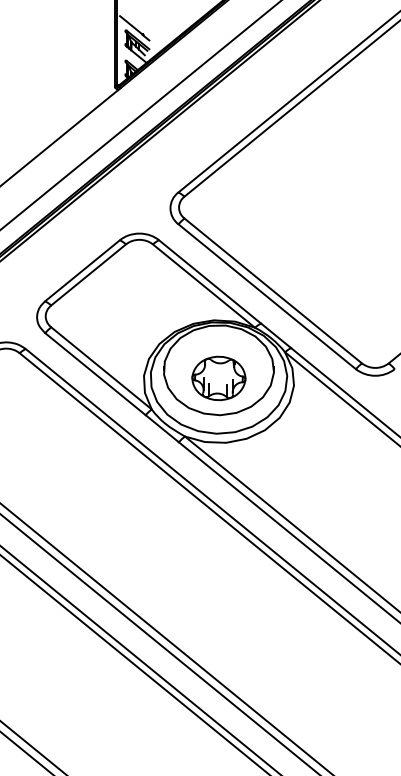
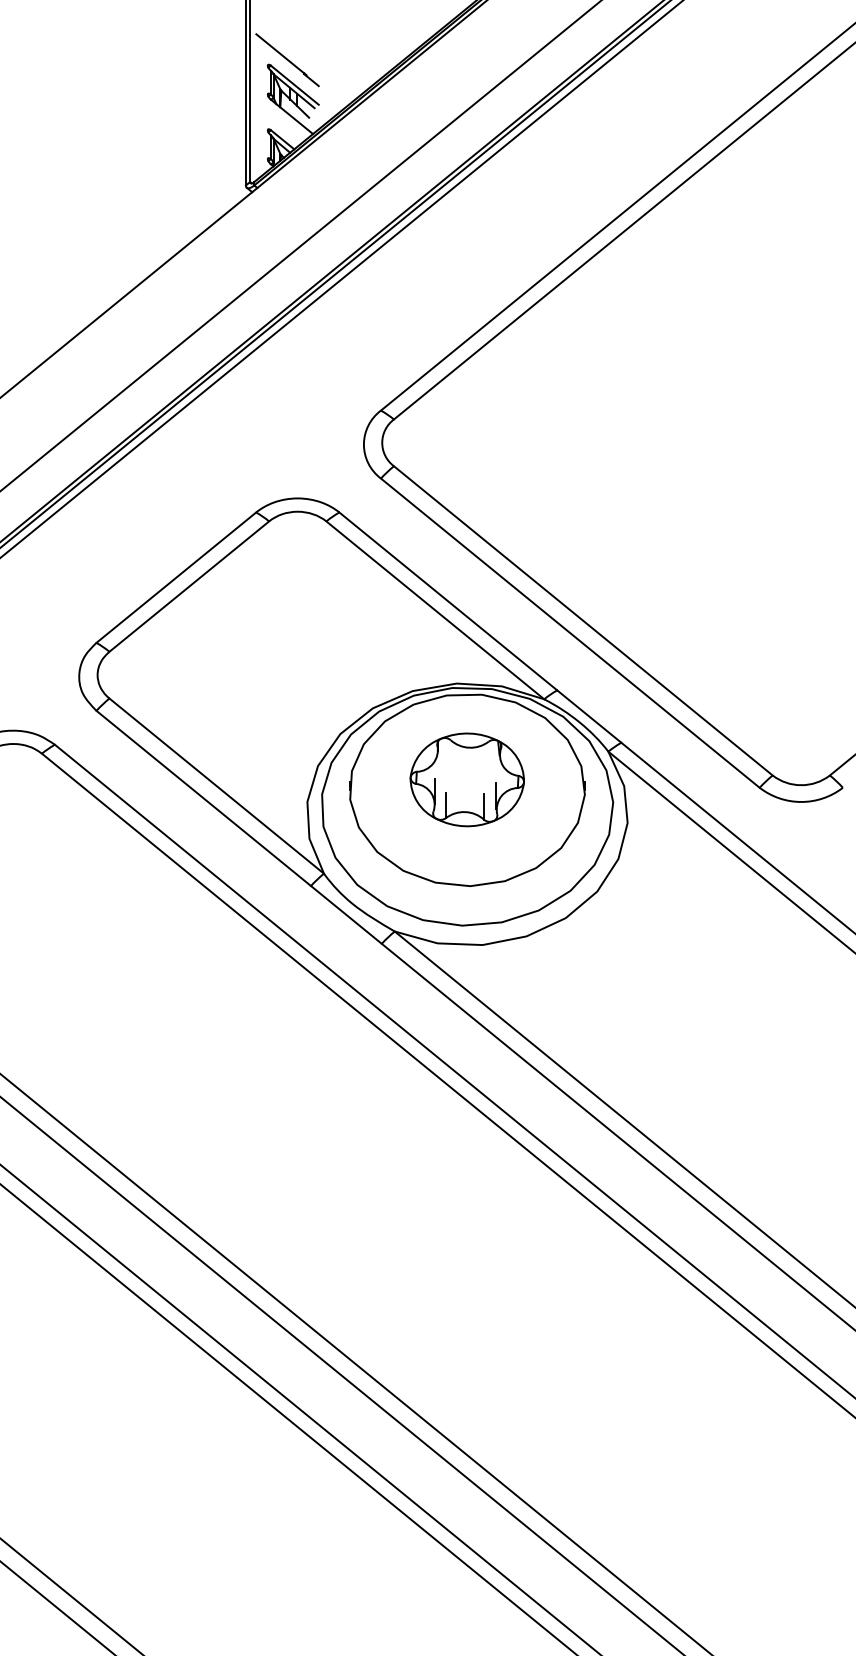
part: (218, 378) -> (466, 779), moved

